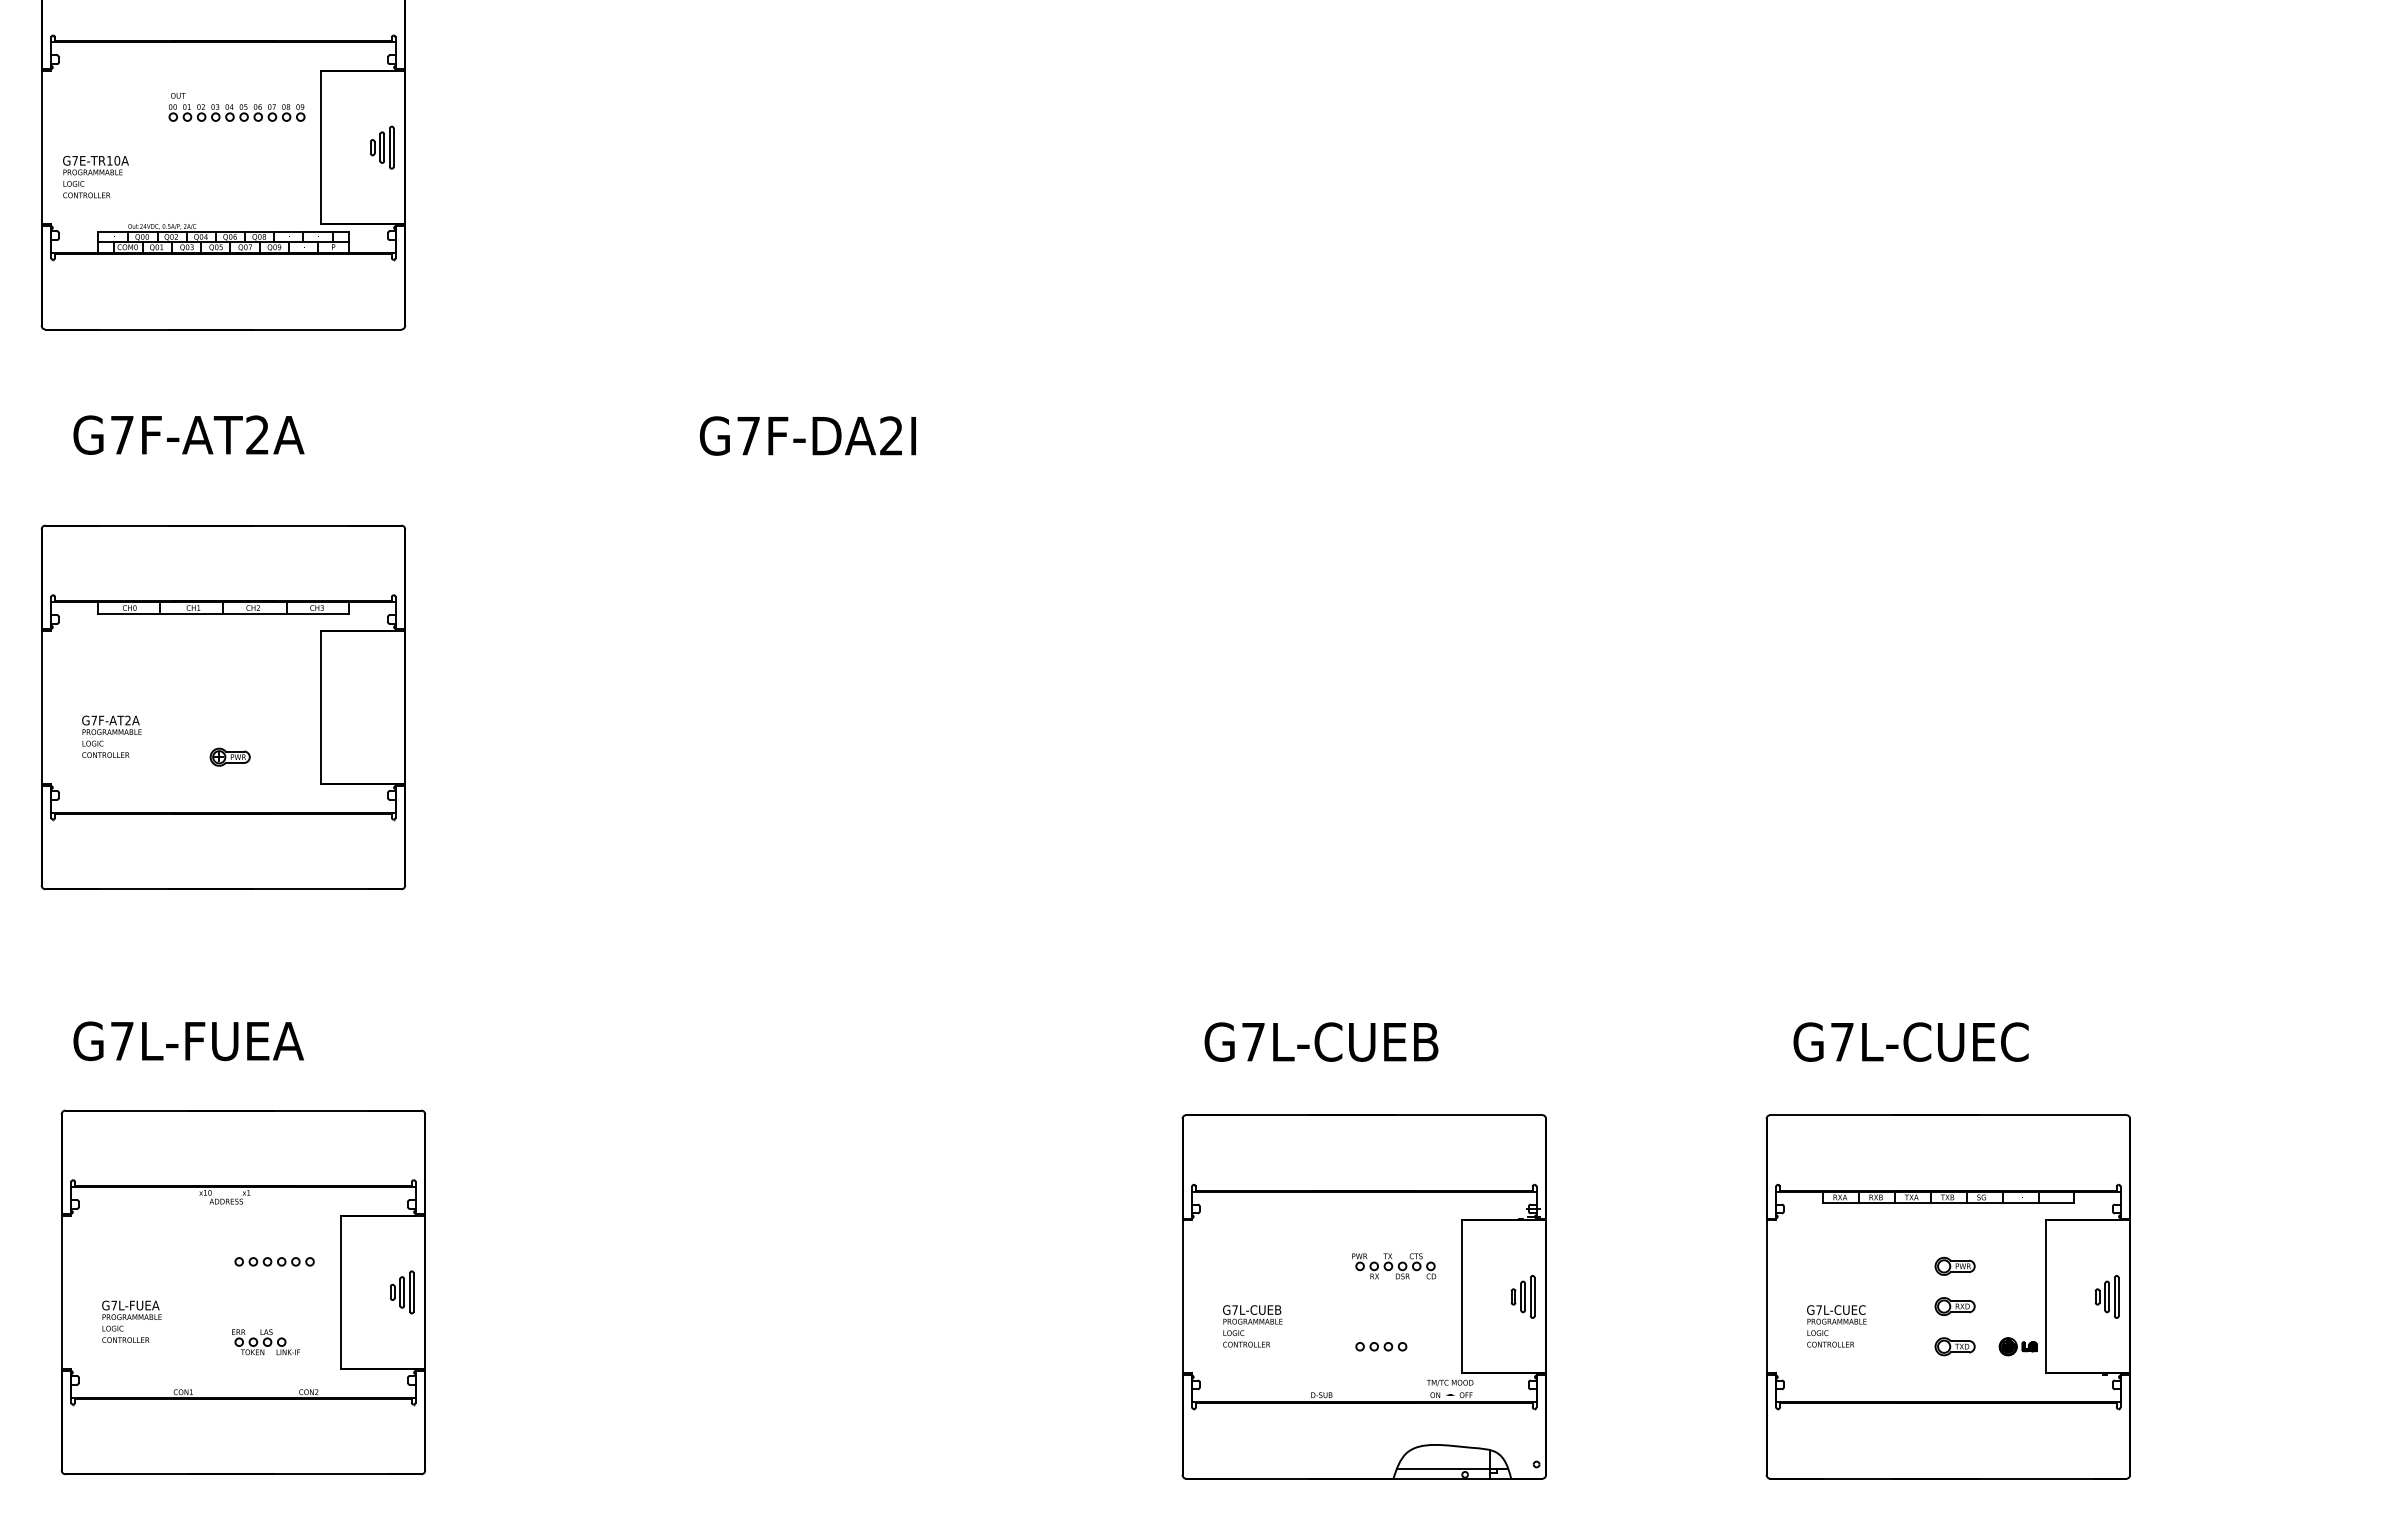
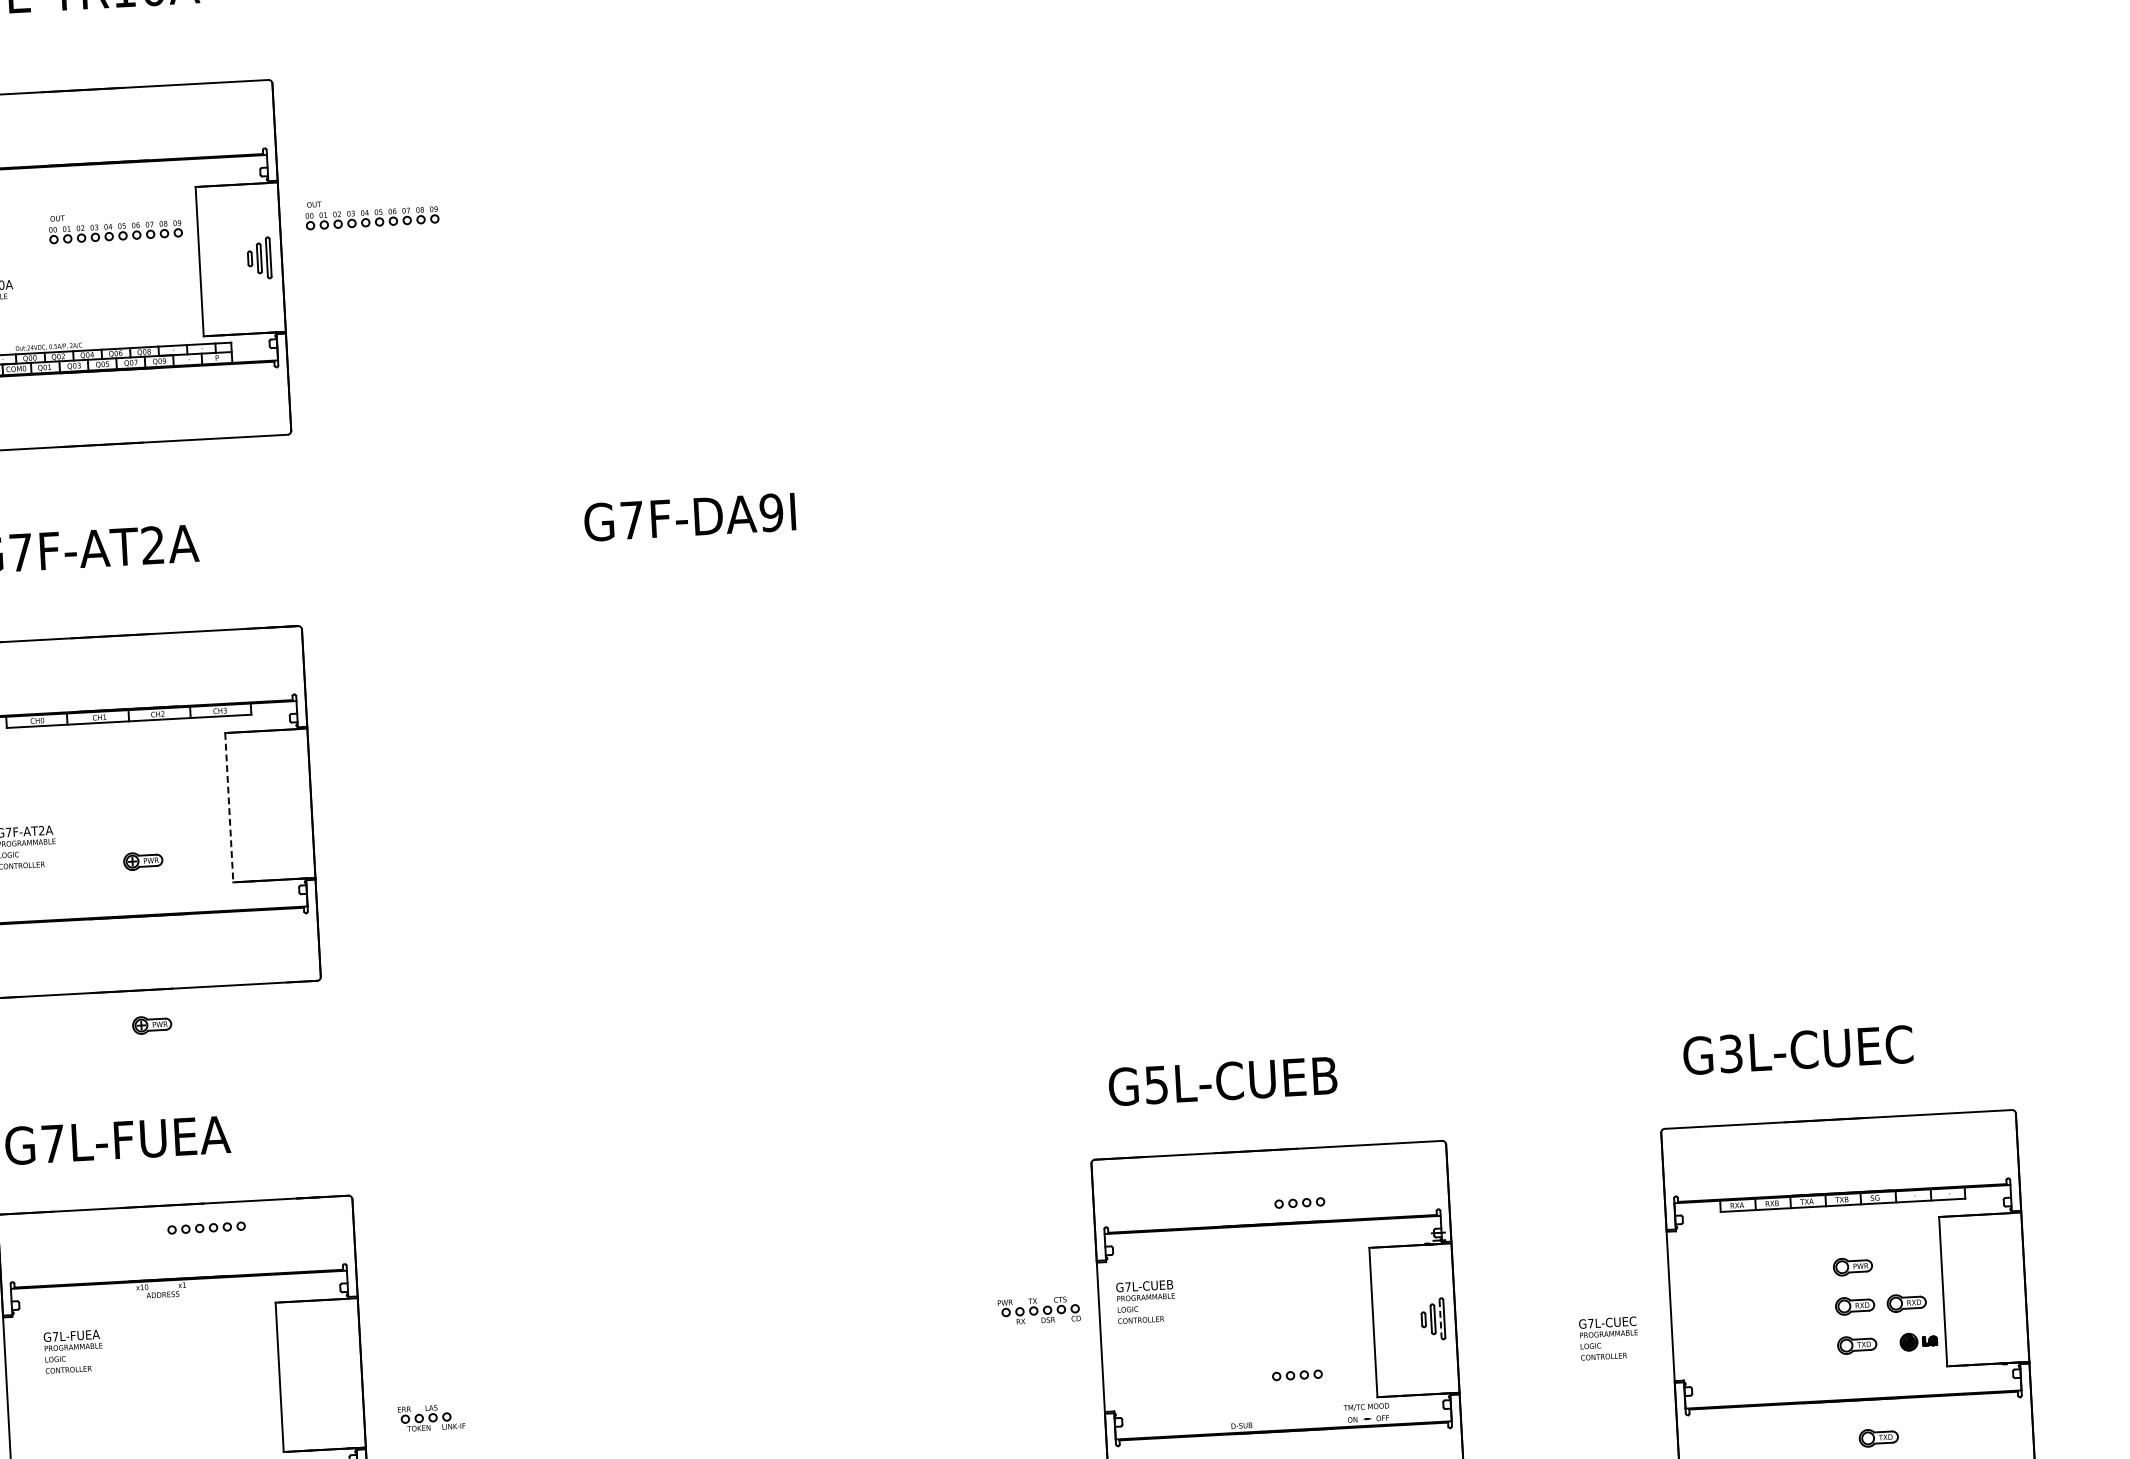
part: (499, 107) -> (371, 212), added
text: (891, 435) -> (771, 512), G7F-DA2I -> G7F-DA9I
line: (321, 707) -> (229, 807), solid -> dashed
part: (229, 924) -> (151, 1024), added
text: (1842, 1041) -> (1731, 1053), G7L-CUEC -> G3L-CUEC
text: (1253, 1042) -> (1156, 1085), G7L-CUEB -> G5L-CUEB
part: (1393, 1170) -> (1299, 1202), added
part: (274, 1261) -> (206, 1227), moved
part: (1394, 1266) -> (1039, 1310), moved
part: (402, 1292) -> (339, 1374), removed
part: (2106, 1296) -> (2002, 1288), removed
line: (1530, 1297) -> (1440, 1319), solid -> dashed
part: (2007, 1306) -> (1906, 1303), added
text: (131, 1321) -> (73, 1351), moved
text: (1252, 1326) -> (1145, 1302), moved
text: (1836, 1326) -> (1608, 1338), moved
part: (266, 1342) -> (432, 1418), moved
part: (1971, 1442) -> (1878, 1437), added

